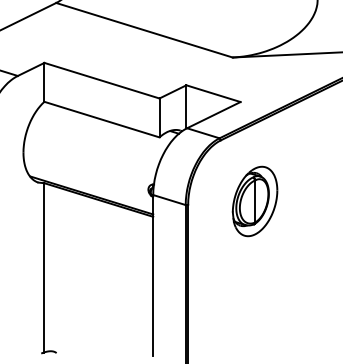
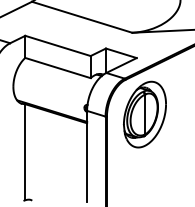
part: (254, 201) -> (144, 114), size x1.67

